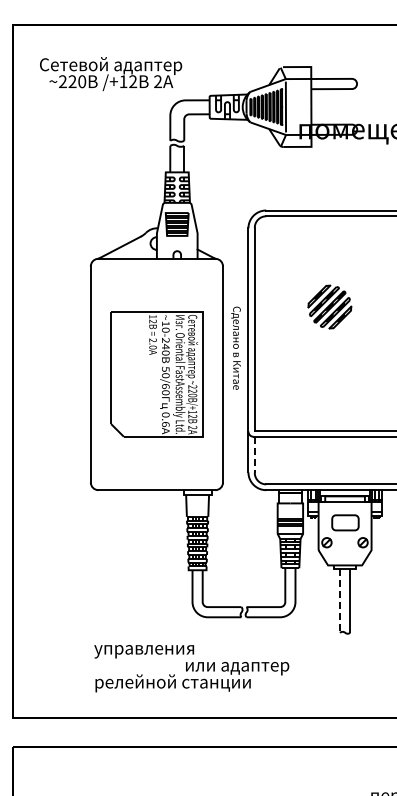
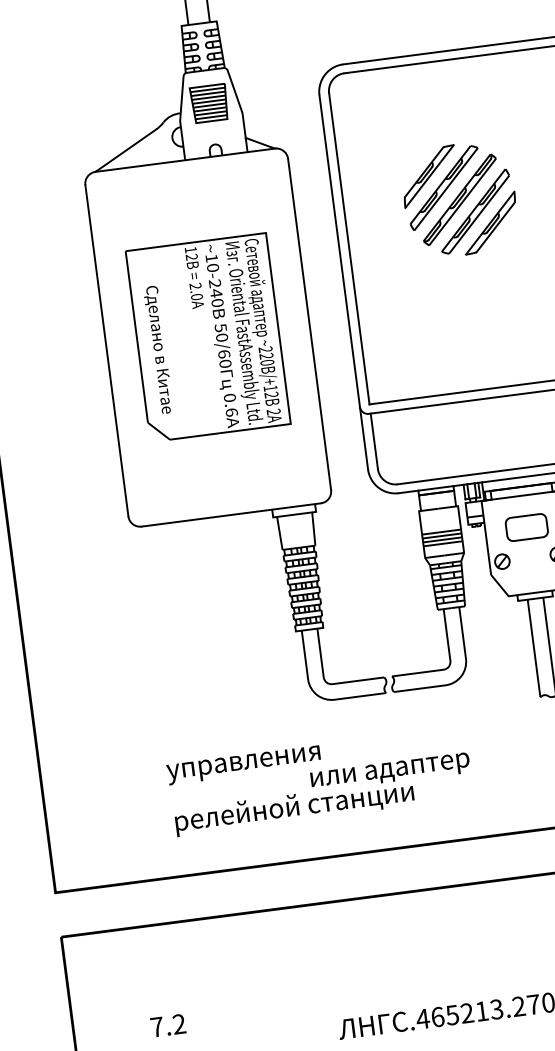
part: (329, 306) -> (459, 199), size x1.67
text: (235, 347) -> (157, 348), moved
line: (254, 455) -> (373, 442), dashed -> solid
line: (339, 601) -> (533, 649), dashed -> solid

